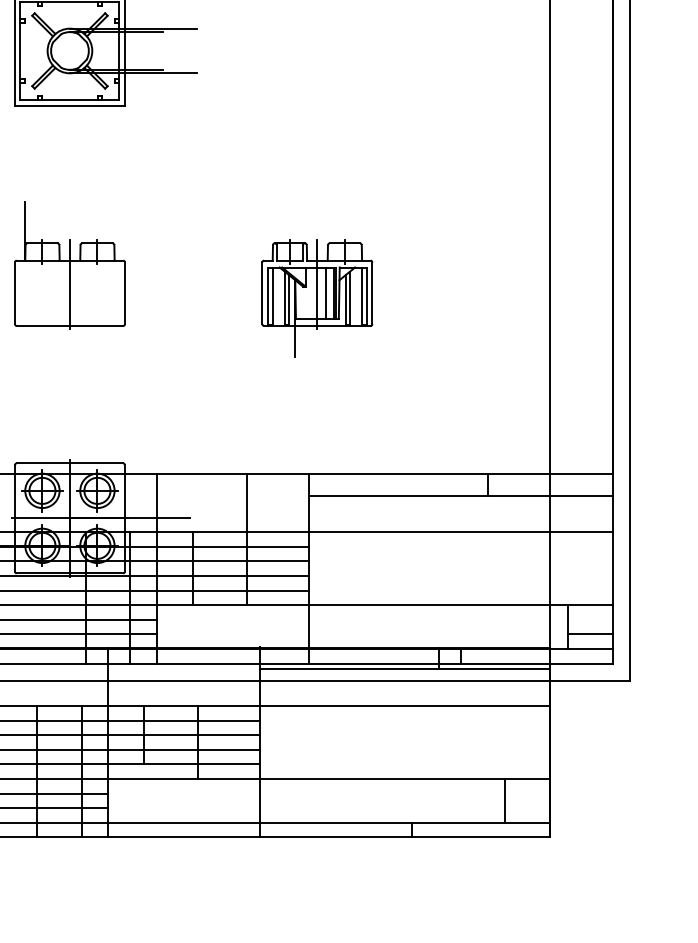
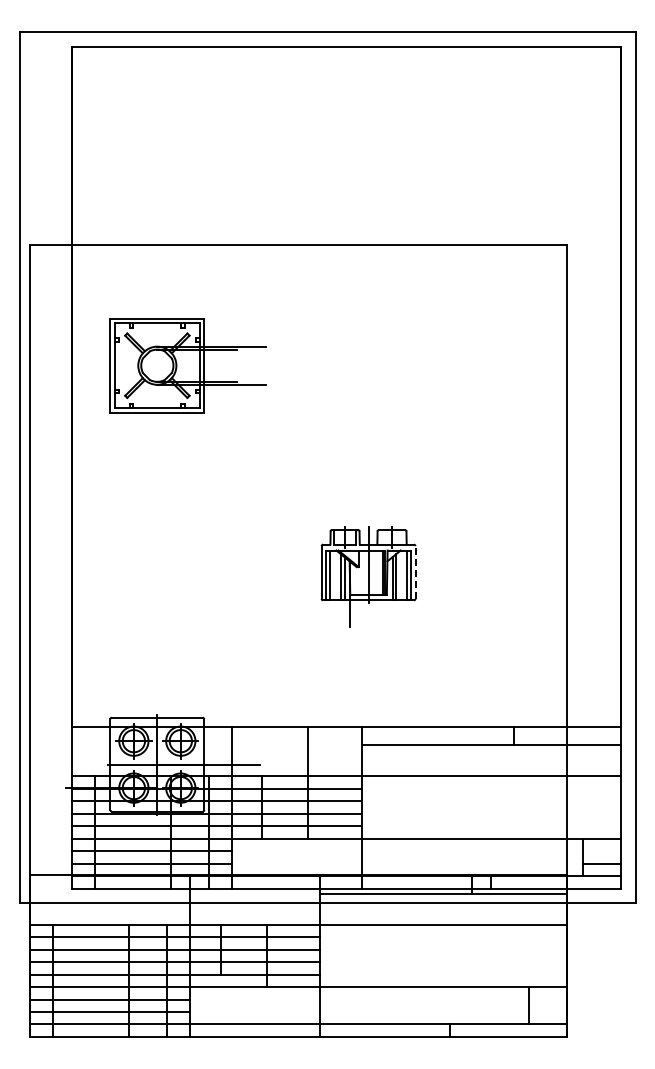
part: (70, 265) -> (157, 548), removed
line: (326, 293) -> (376, 572), removed
line: (372, 293) -> (415, 572), solid -> dashed

